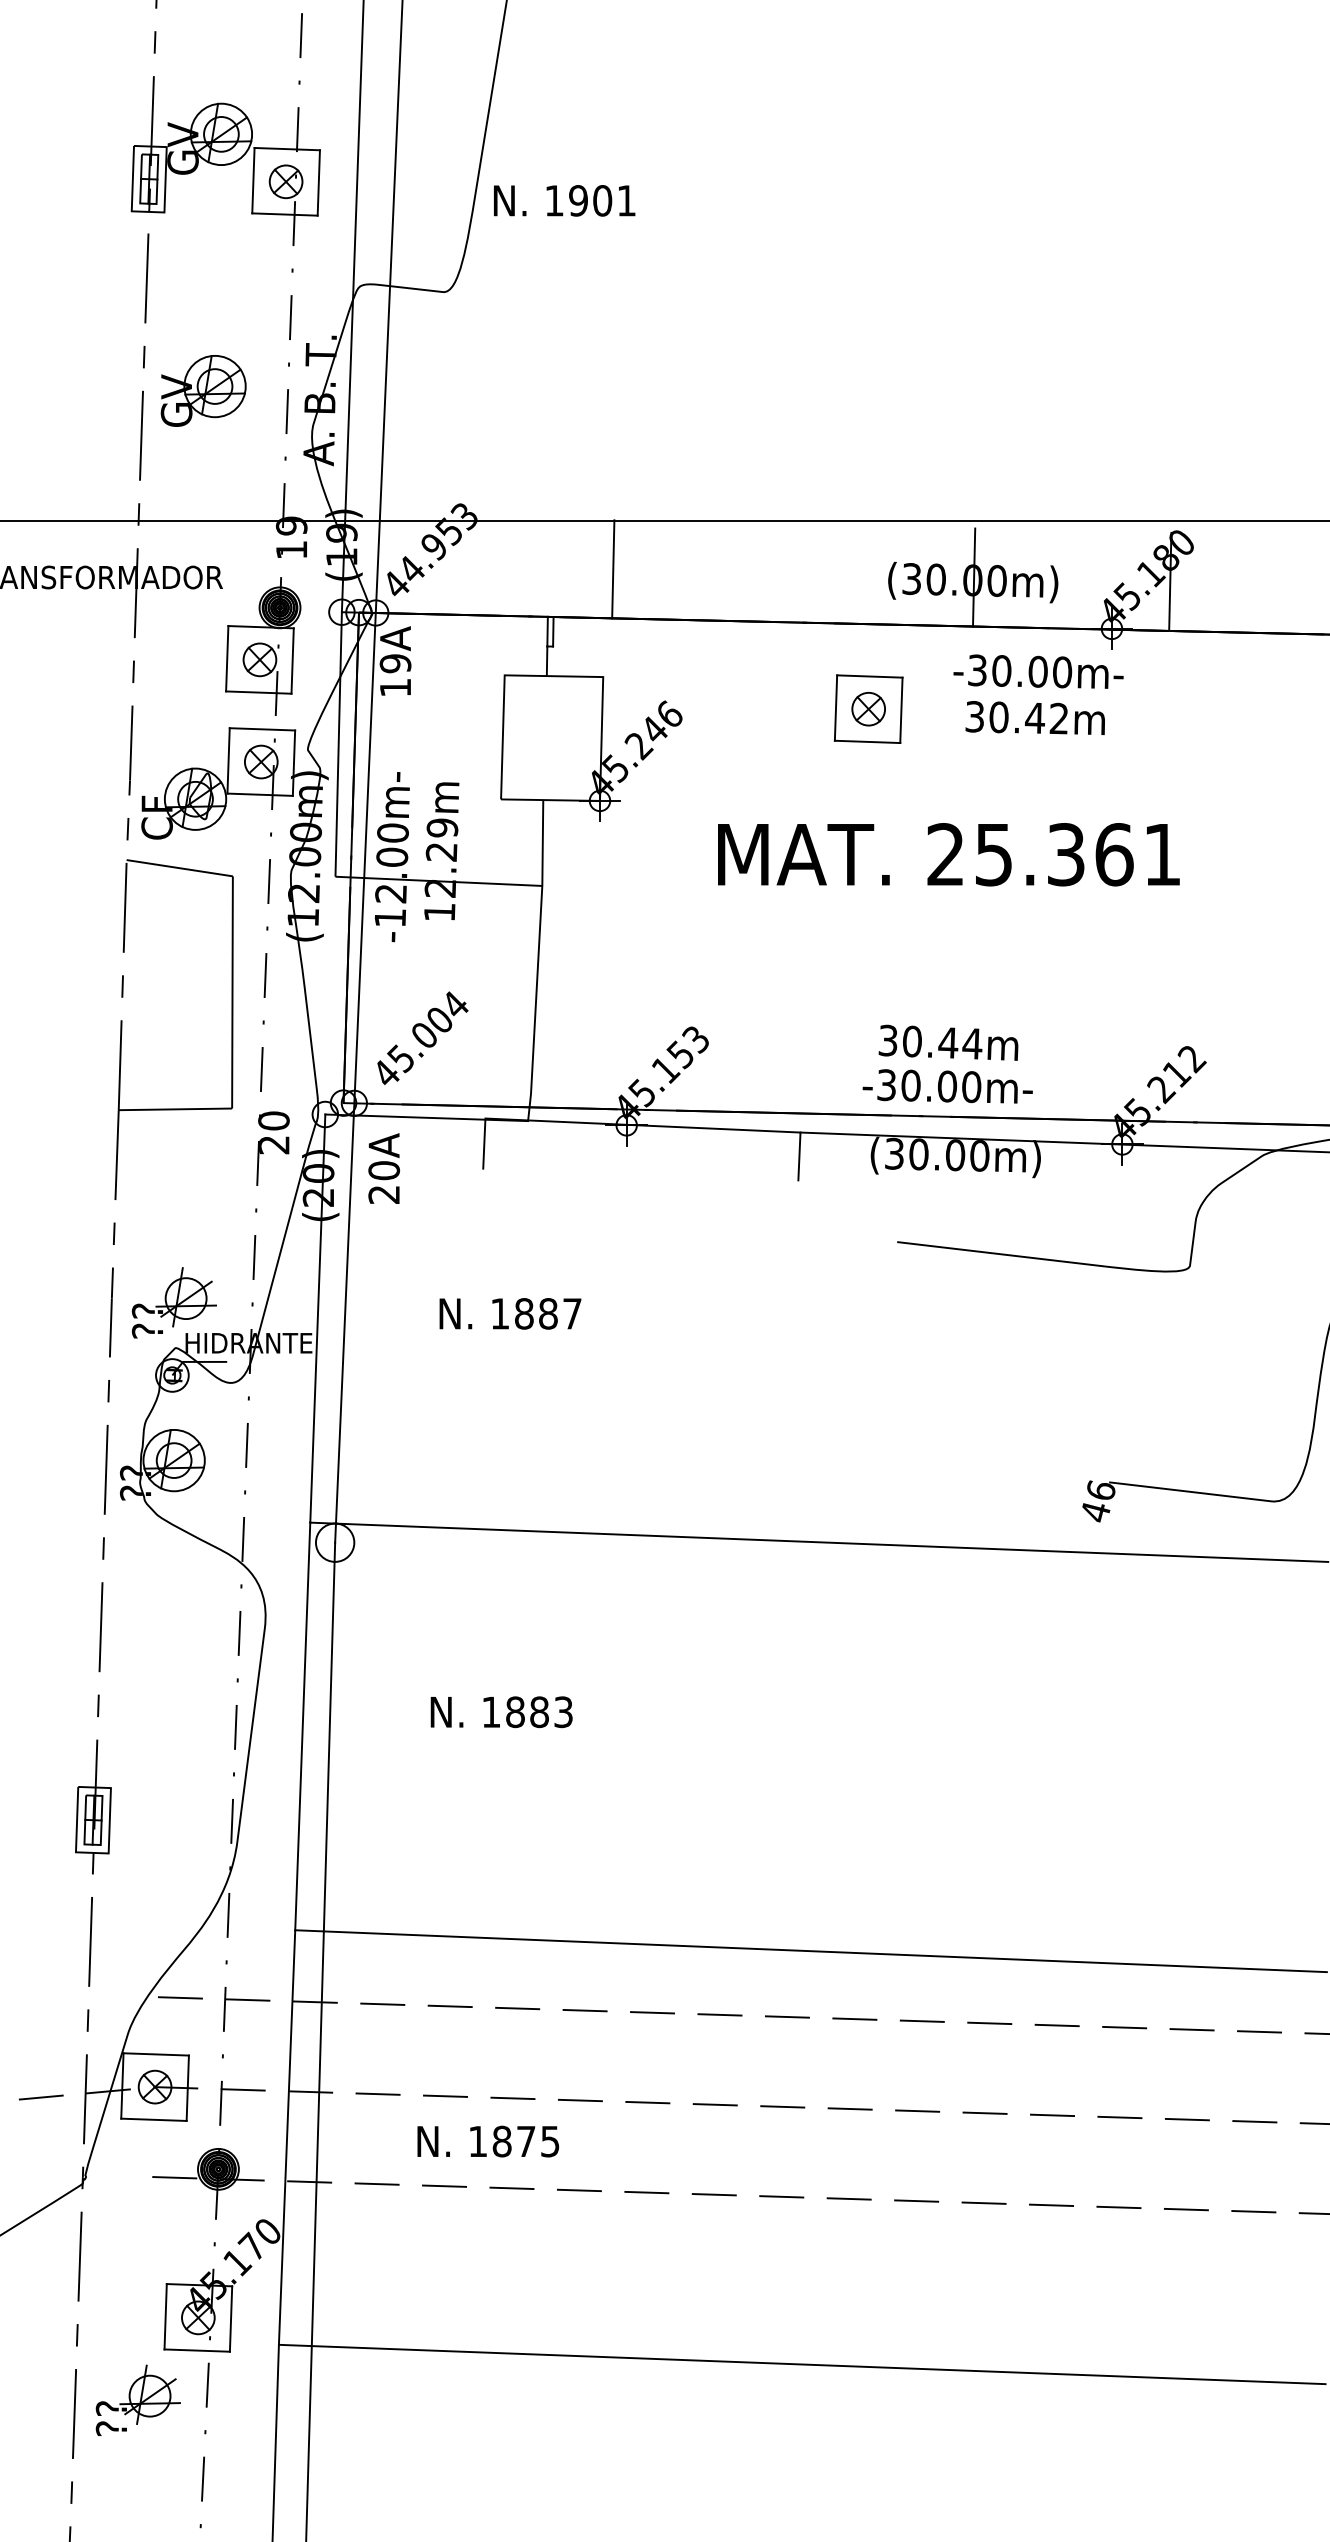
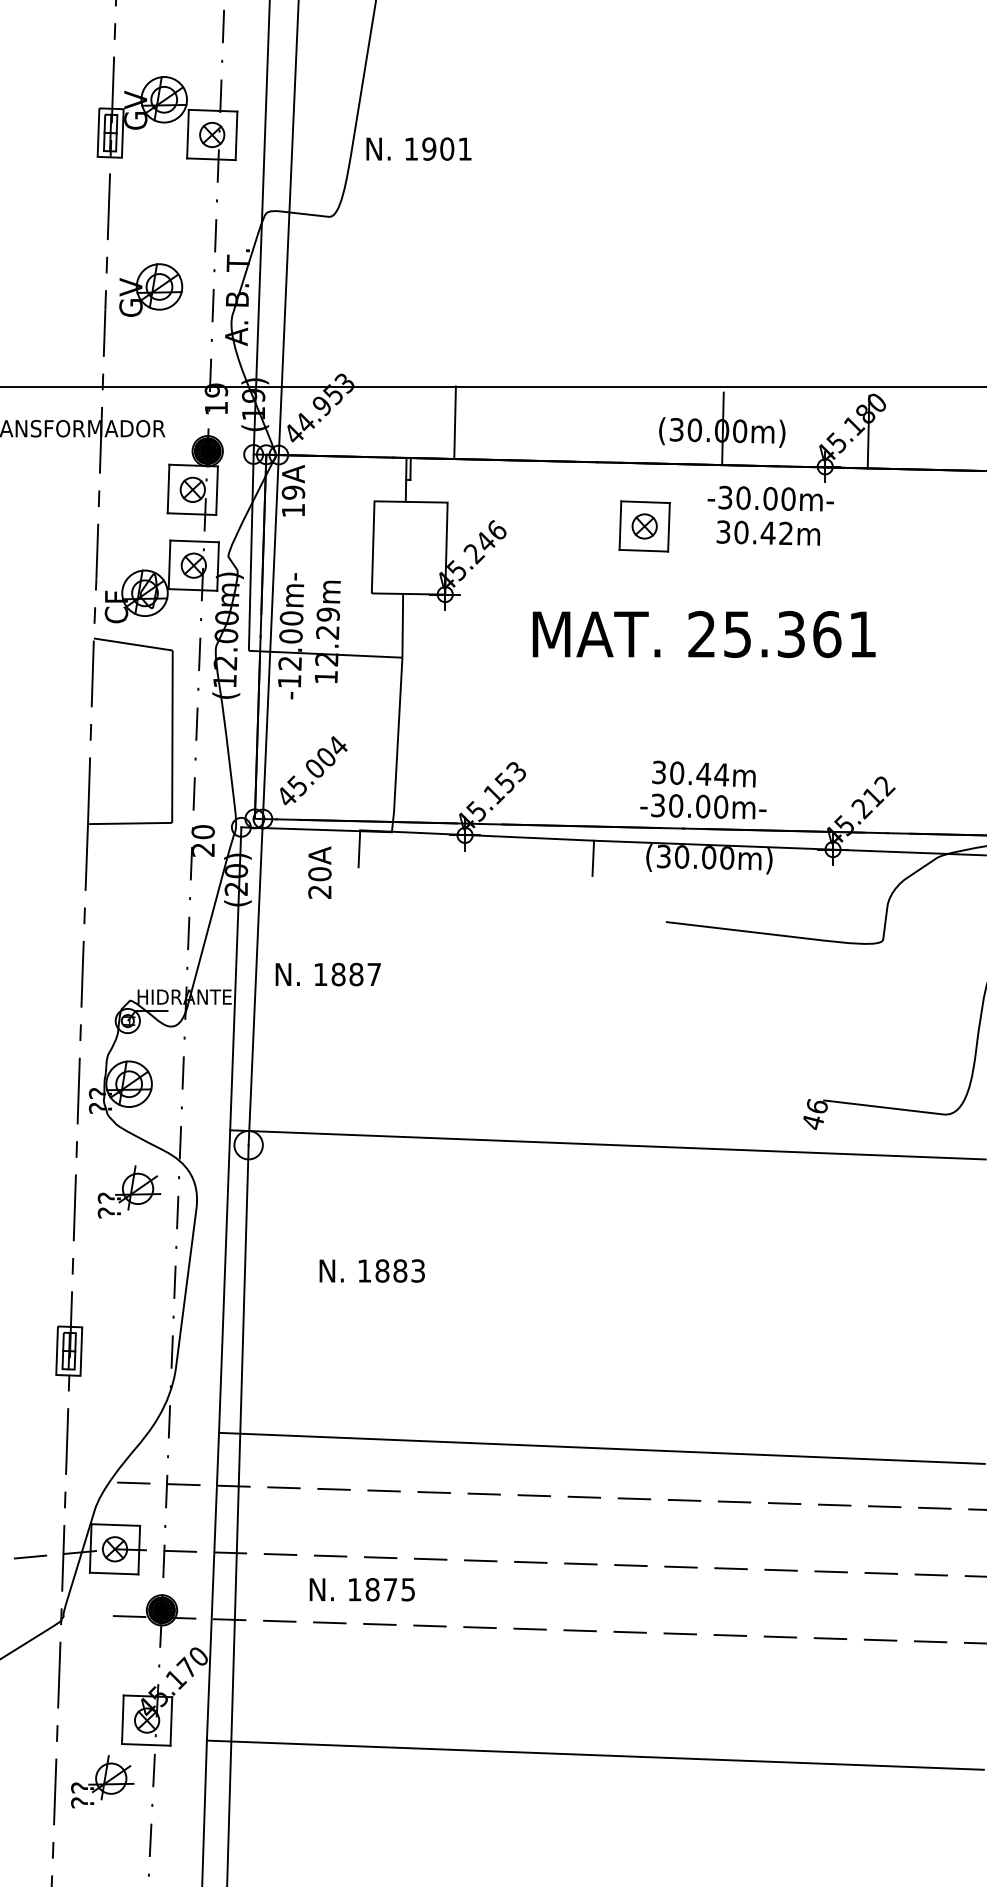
text: (384, 1168) -> (320, 872), moved
part: (173, 1302) -> (128, 1191), moved
text: (510, 1313) -> (328, 974), moved

